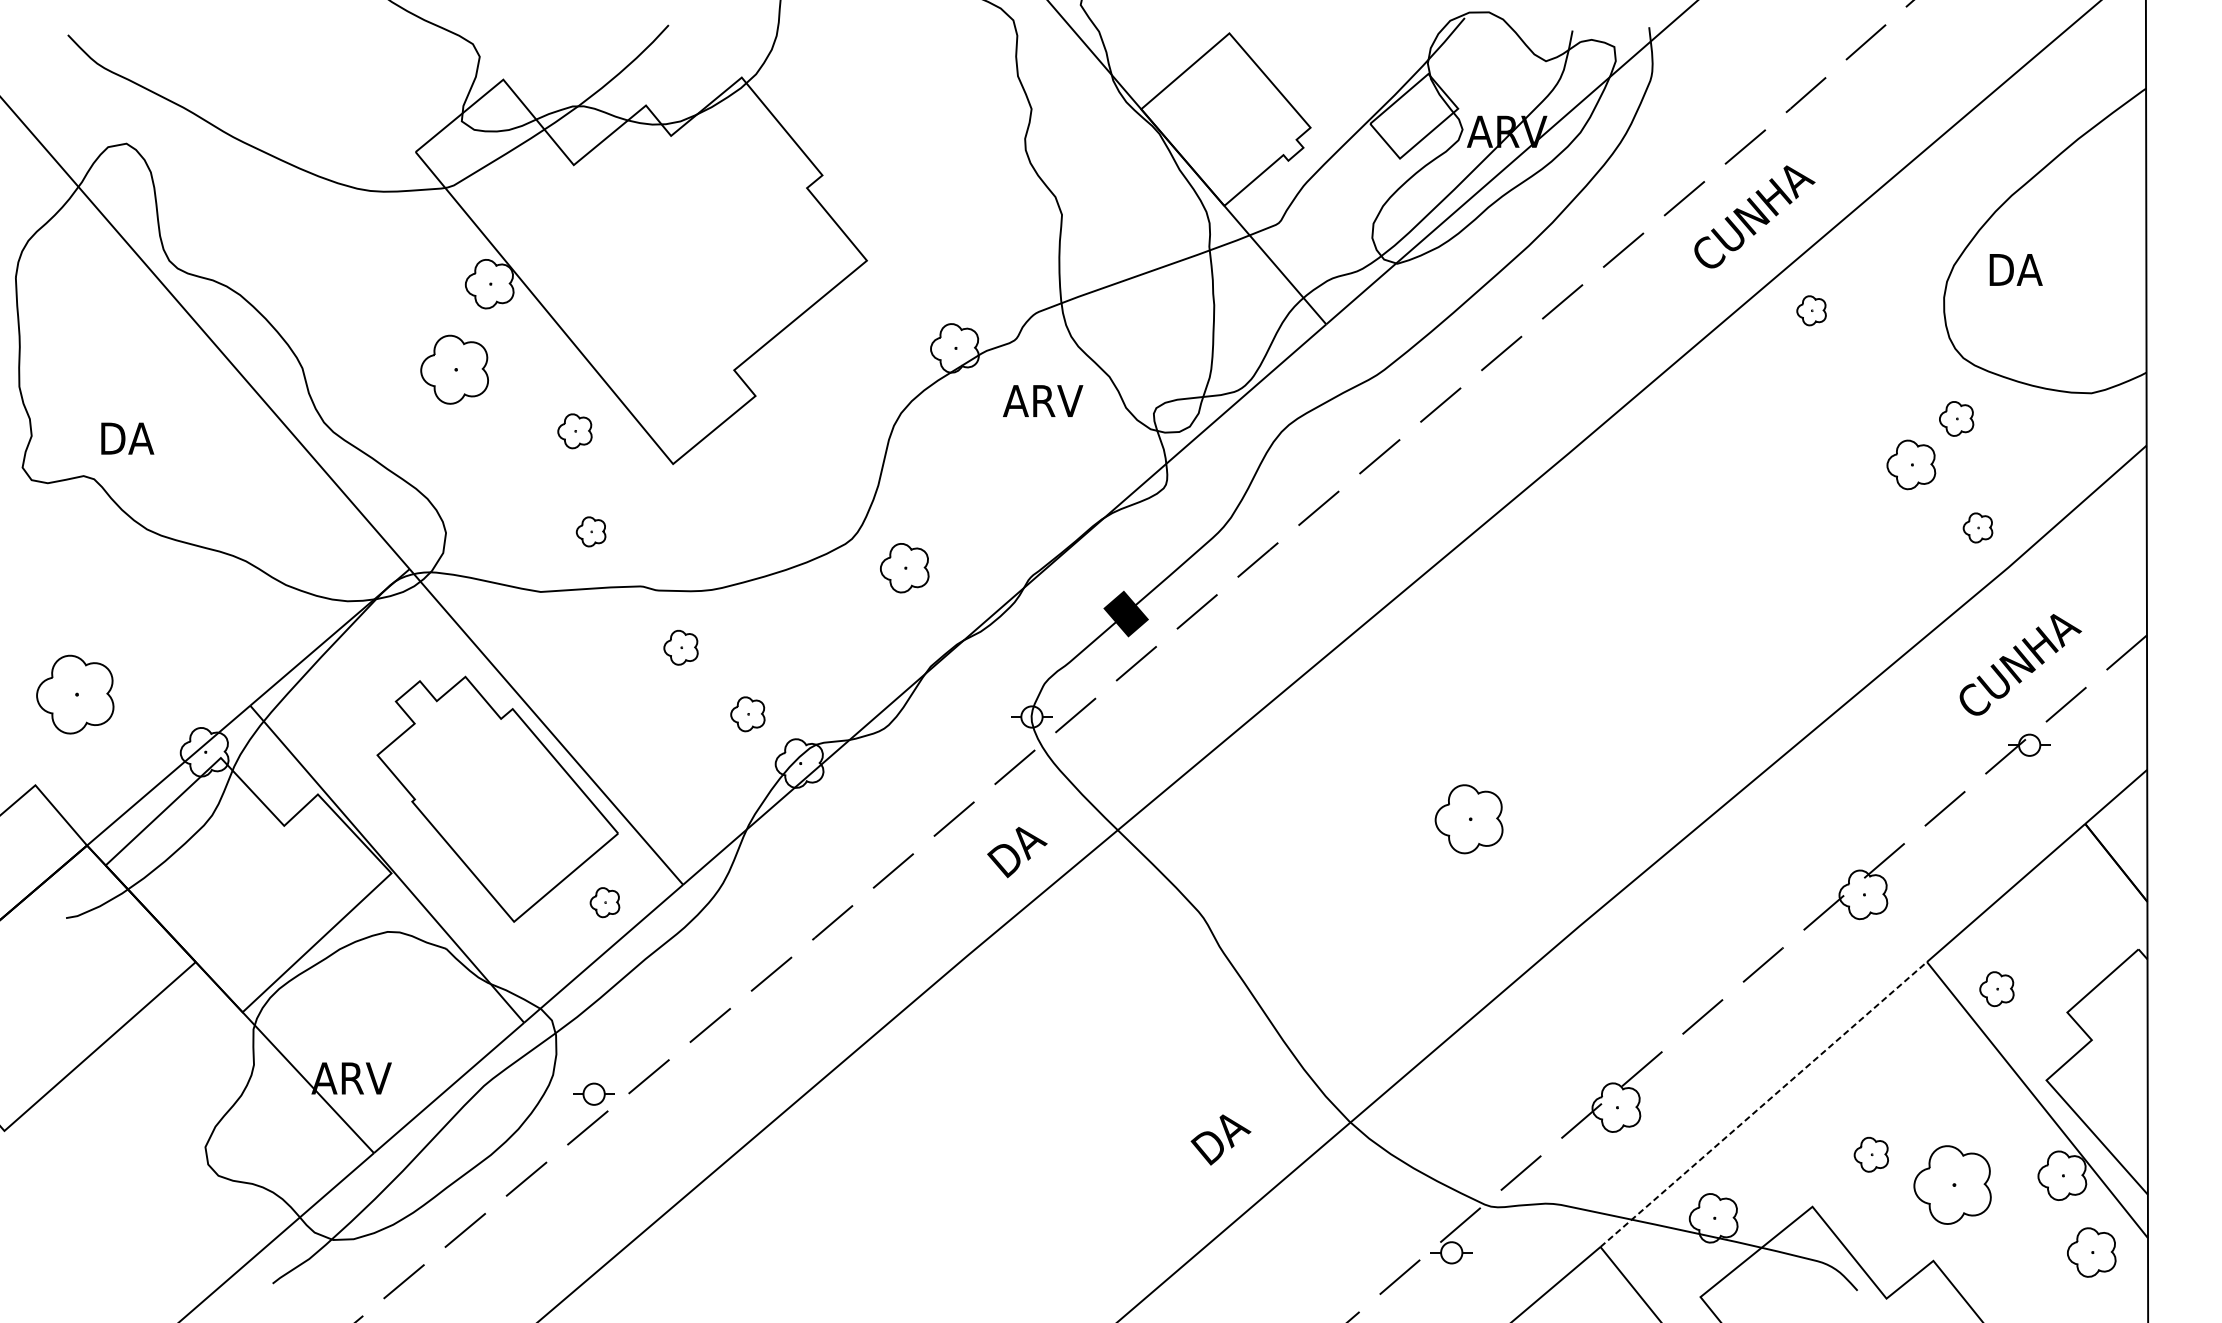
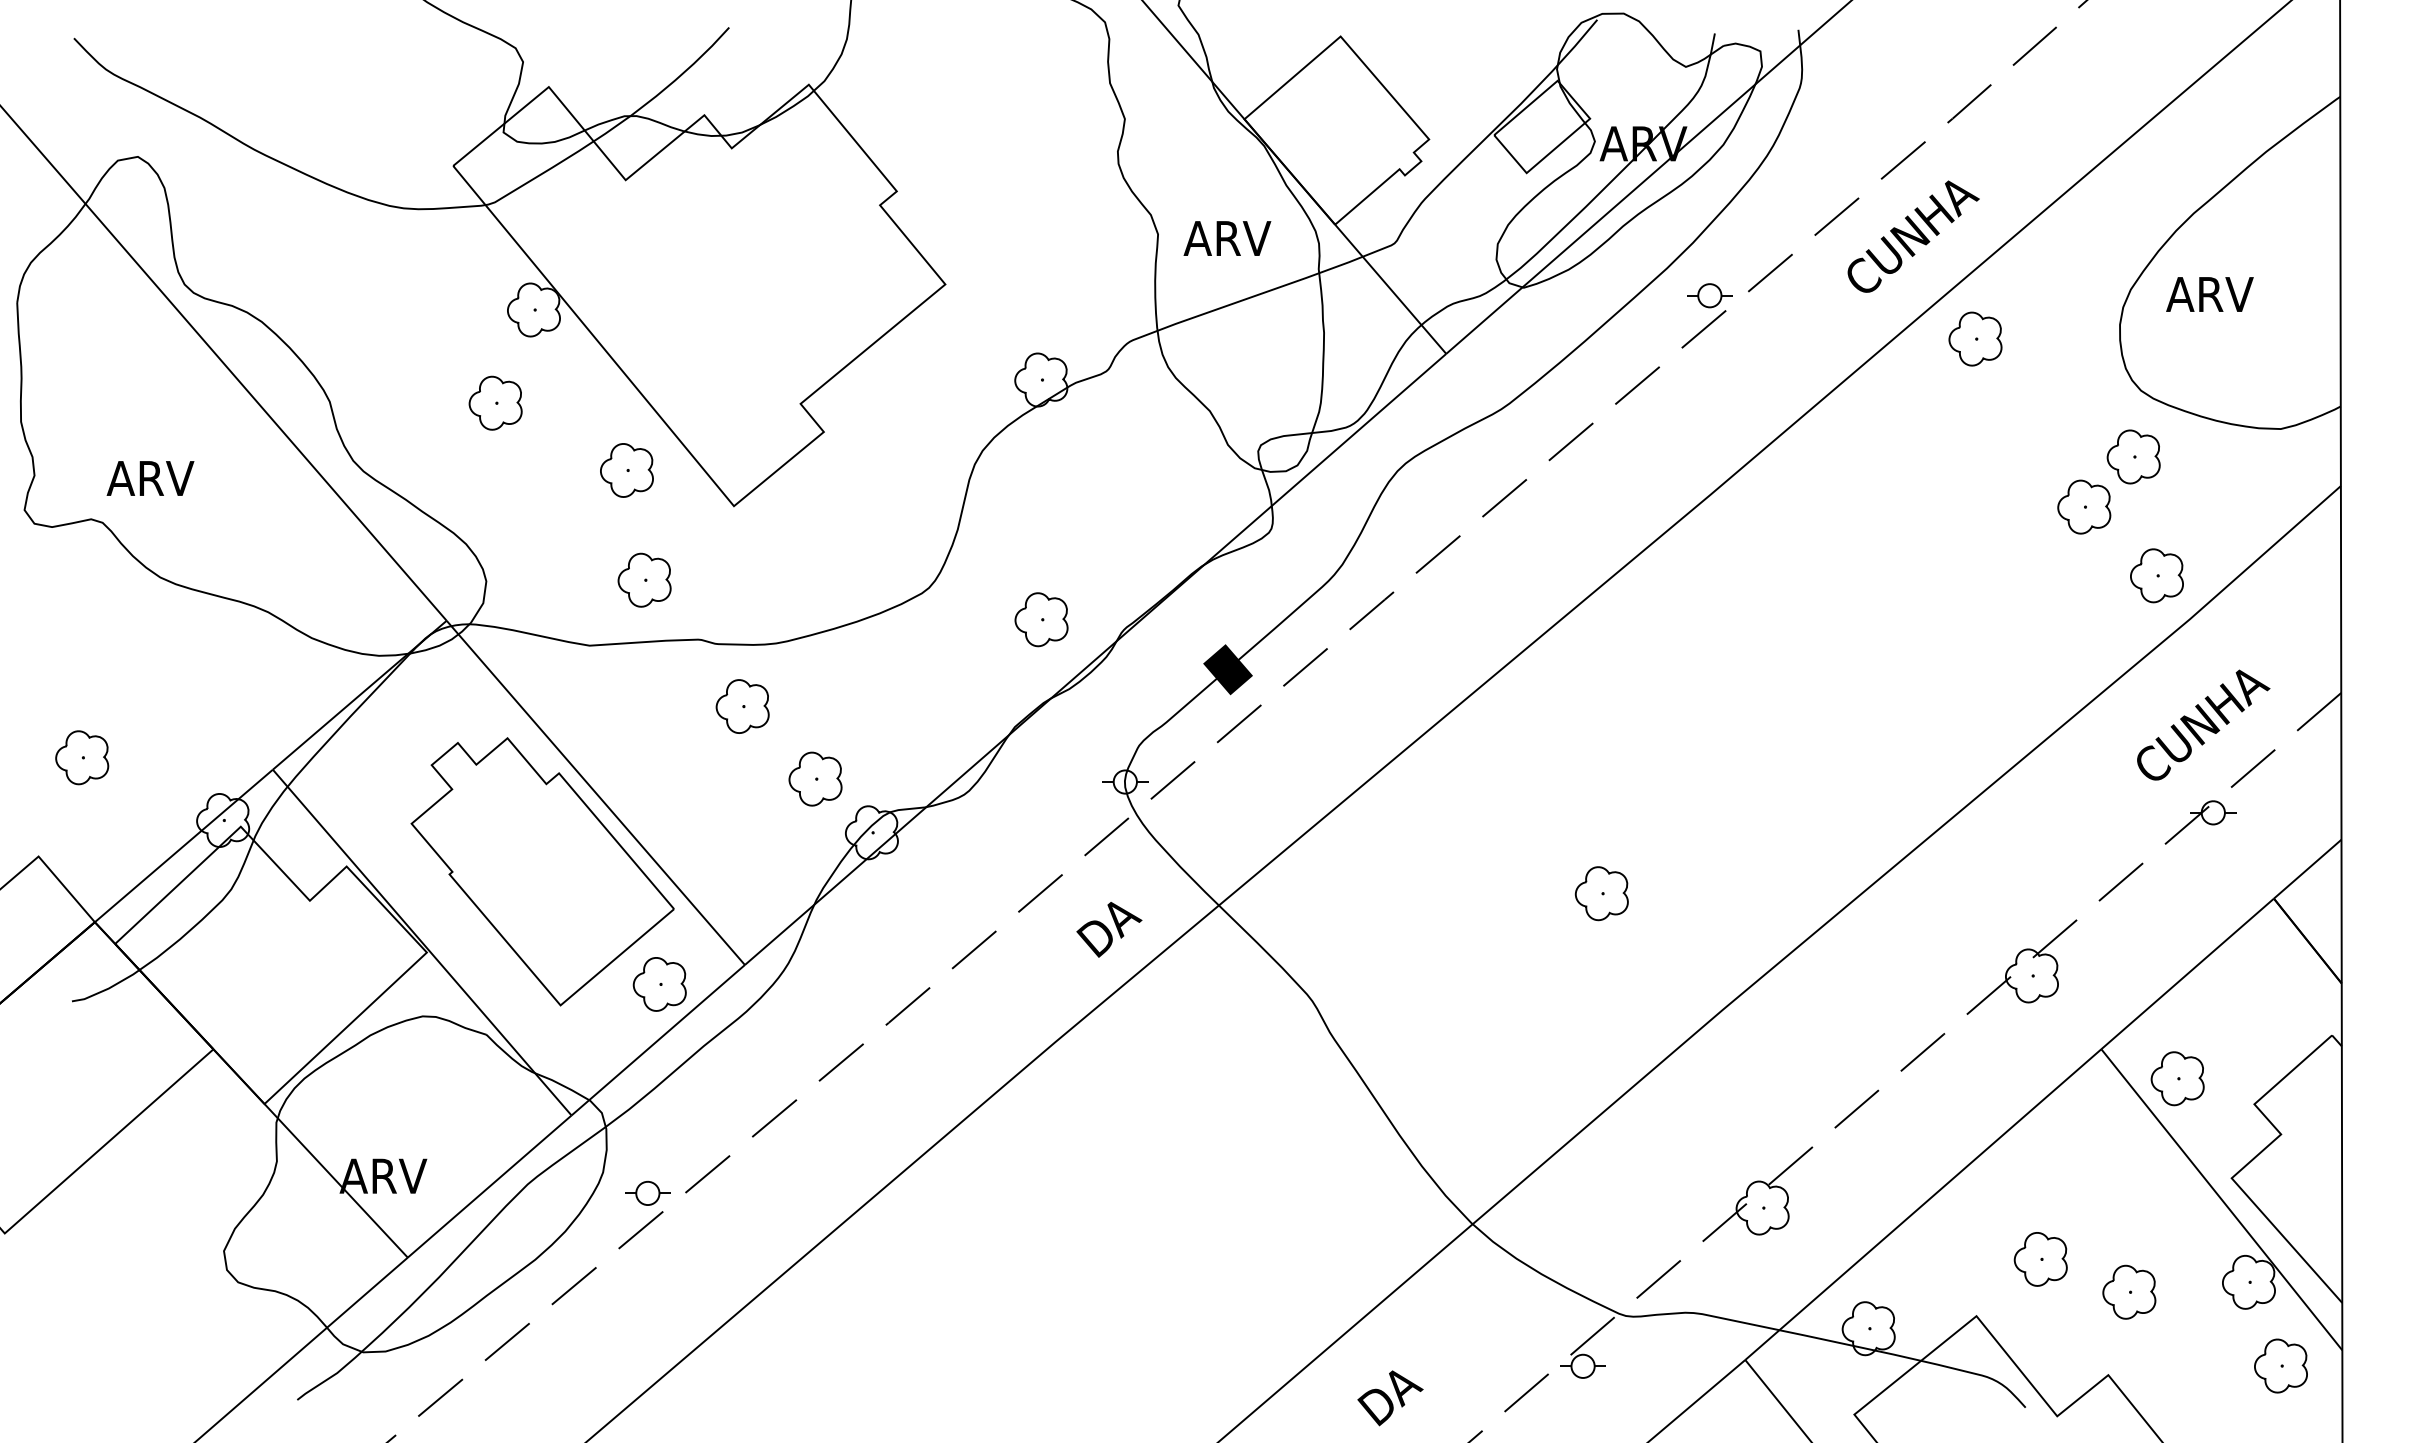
text: (2026, 269) -> (2209, 294), DA -> ARV
part: (1567, 270) -> (1709, 295), added
part: (1811, 310) -> (1975, 338), size x1.67
part: (454, 368) -> (495, 402), size x0.71
text: (1043, 401) -> (1227, 238), moved
part: (1956, 418) -> (2133, 456), size x1.43
part: (574, 431) -> (626, 470), size x1.43
text: (138, 438) -> (150, 478), DA -> ARV
part: (1977, 527) -> (2156, 575), size x1.67
part: (591, 531) -> (644, 579), size x1.67
part: (904, 567) -> (1041, 619), moved
part: (680, 647) -> (742, 706), size x1.43
part: (75, 694) -> (82, 757), size x0.62
part: (747, 713) -> (815, 778), size x1.43
part: (1468, 819) -> (1601, 893), size x0.71
part: (604, 902) -> (659, 984), size x1.67
part: (1996, 988) -> (2177, 1078), size x1.43
line: (1763, 1104) -> (1923, 1204), dashed -> solid
text: (1221, 1140) -> (1390, 1398), moved
part: (1871, 1154) -> (2040, 1259), size x1.43
part: (1952, 1184) -> (2129, 1291), size x0.62

